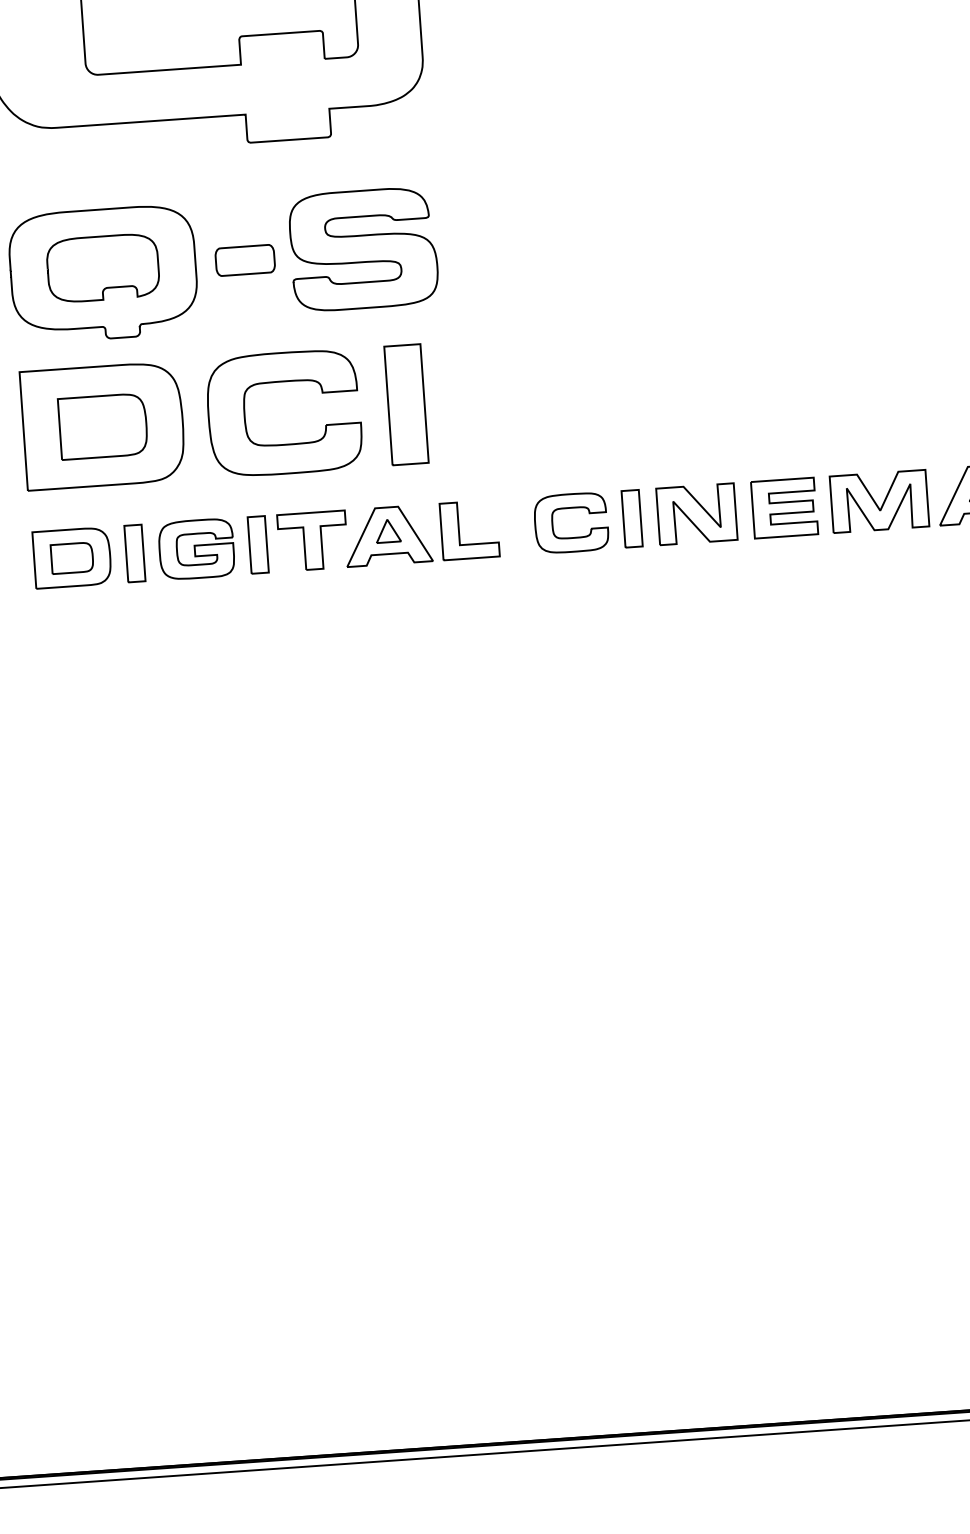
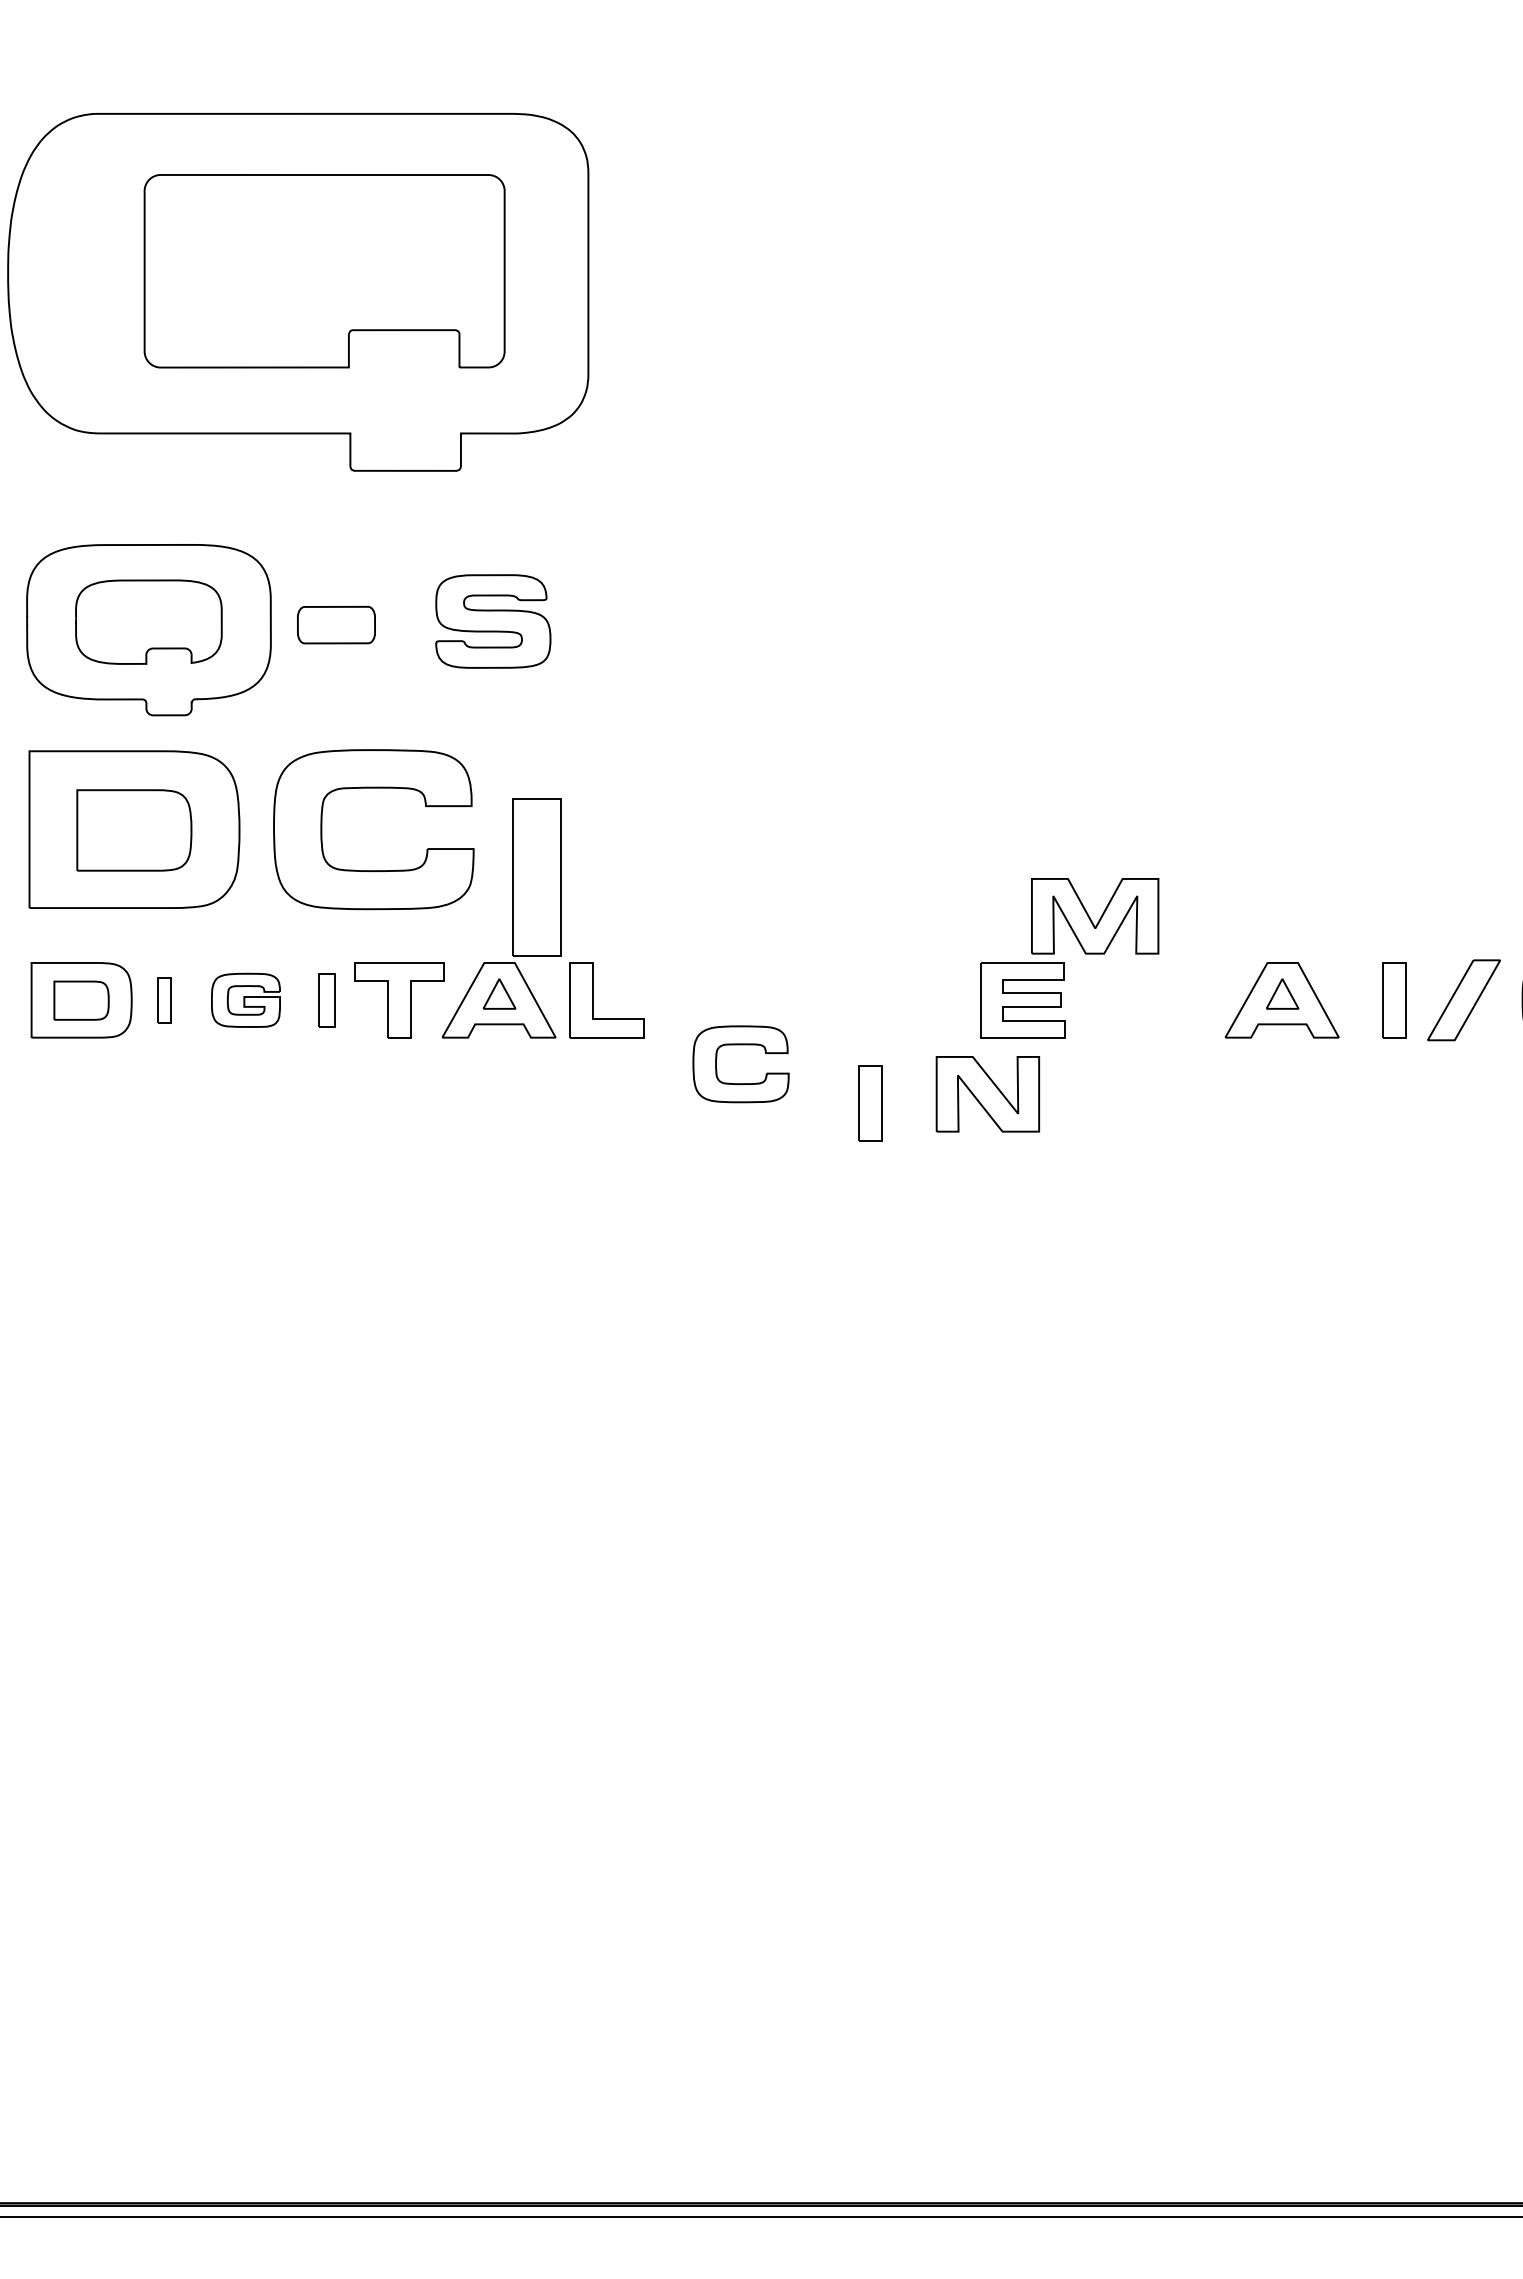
part: (363, 249) -> (493, 621), size x0.6
part: (405, 404) -> (536, 877), moved
part: (879, 501) -> (1095, 916), moved
part: (569, 508) -> (740, 1045), moved
part: (696, 514) -> (987, 1094), moved
part: (632, 518) -> (870, 1103), moved
part: (258, 545) -> (327, 1000), size x0.7
part: (196, 549) -> (245, 1000), size x0.7
part: (134, 553) -> (164, 1000), size x0.6

